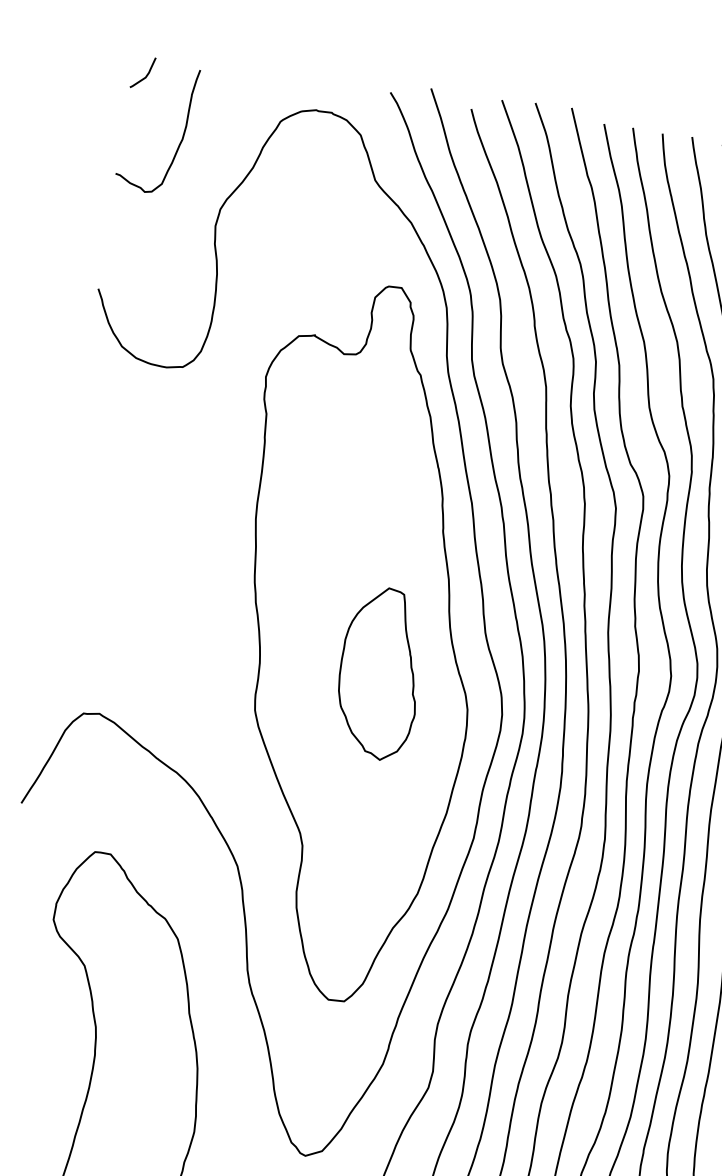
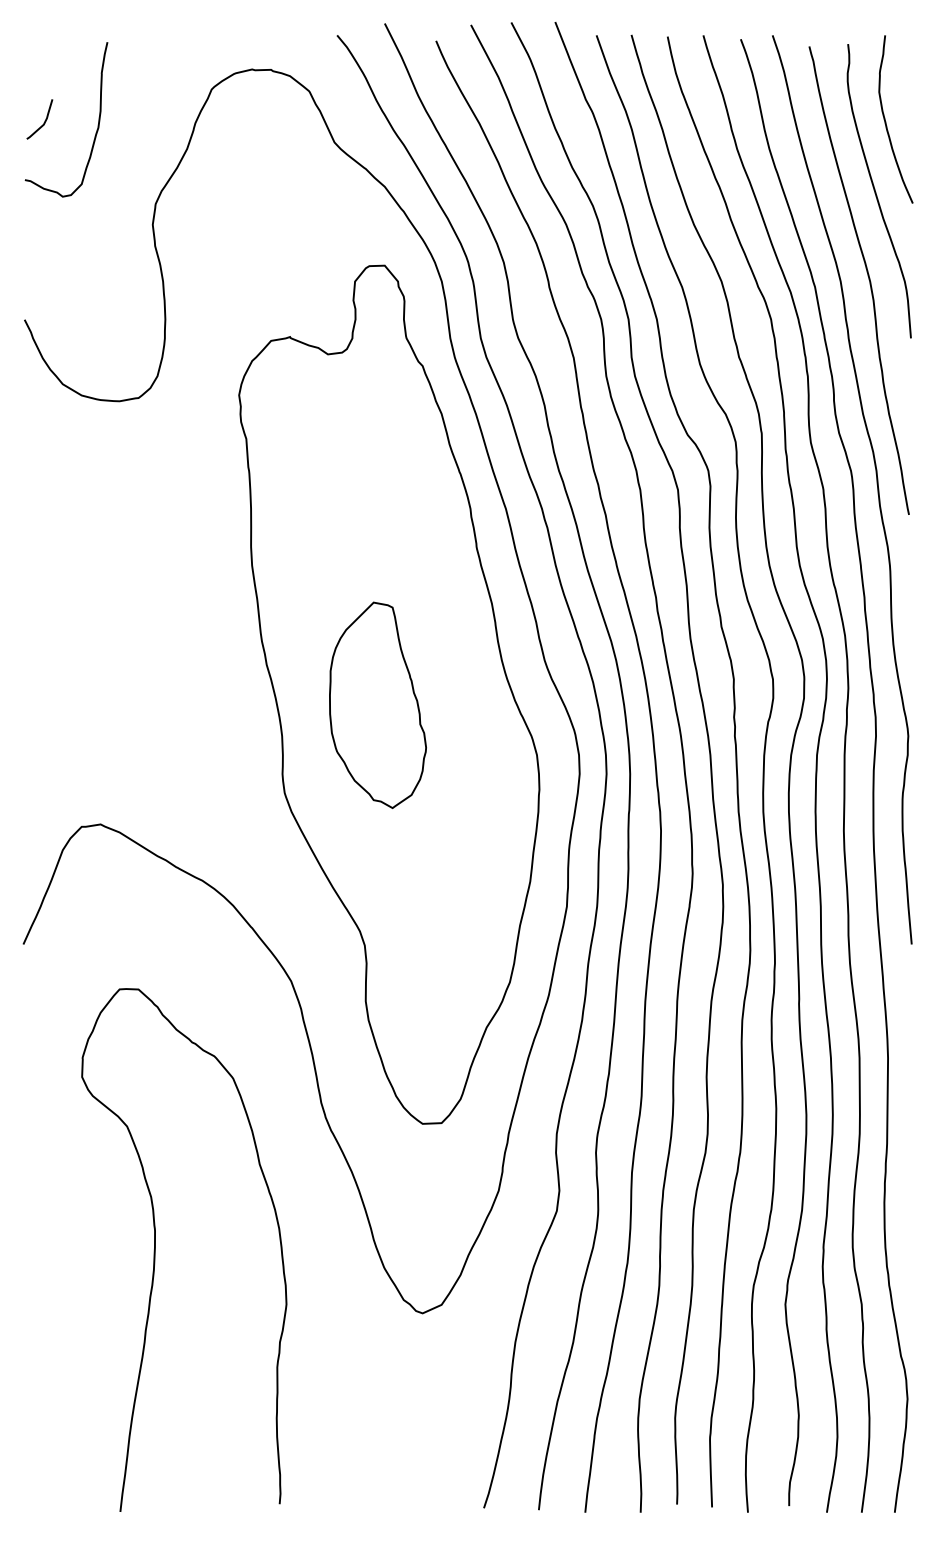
curve: (145, 75) -> (43, 122), moved
part: (379, 672) -> (377, 704), moved

